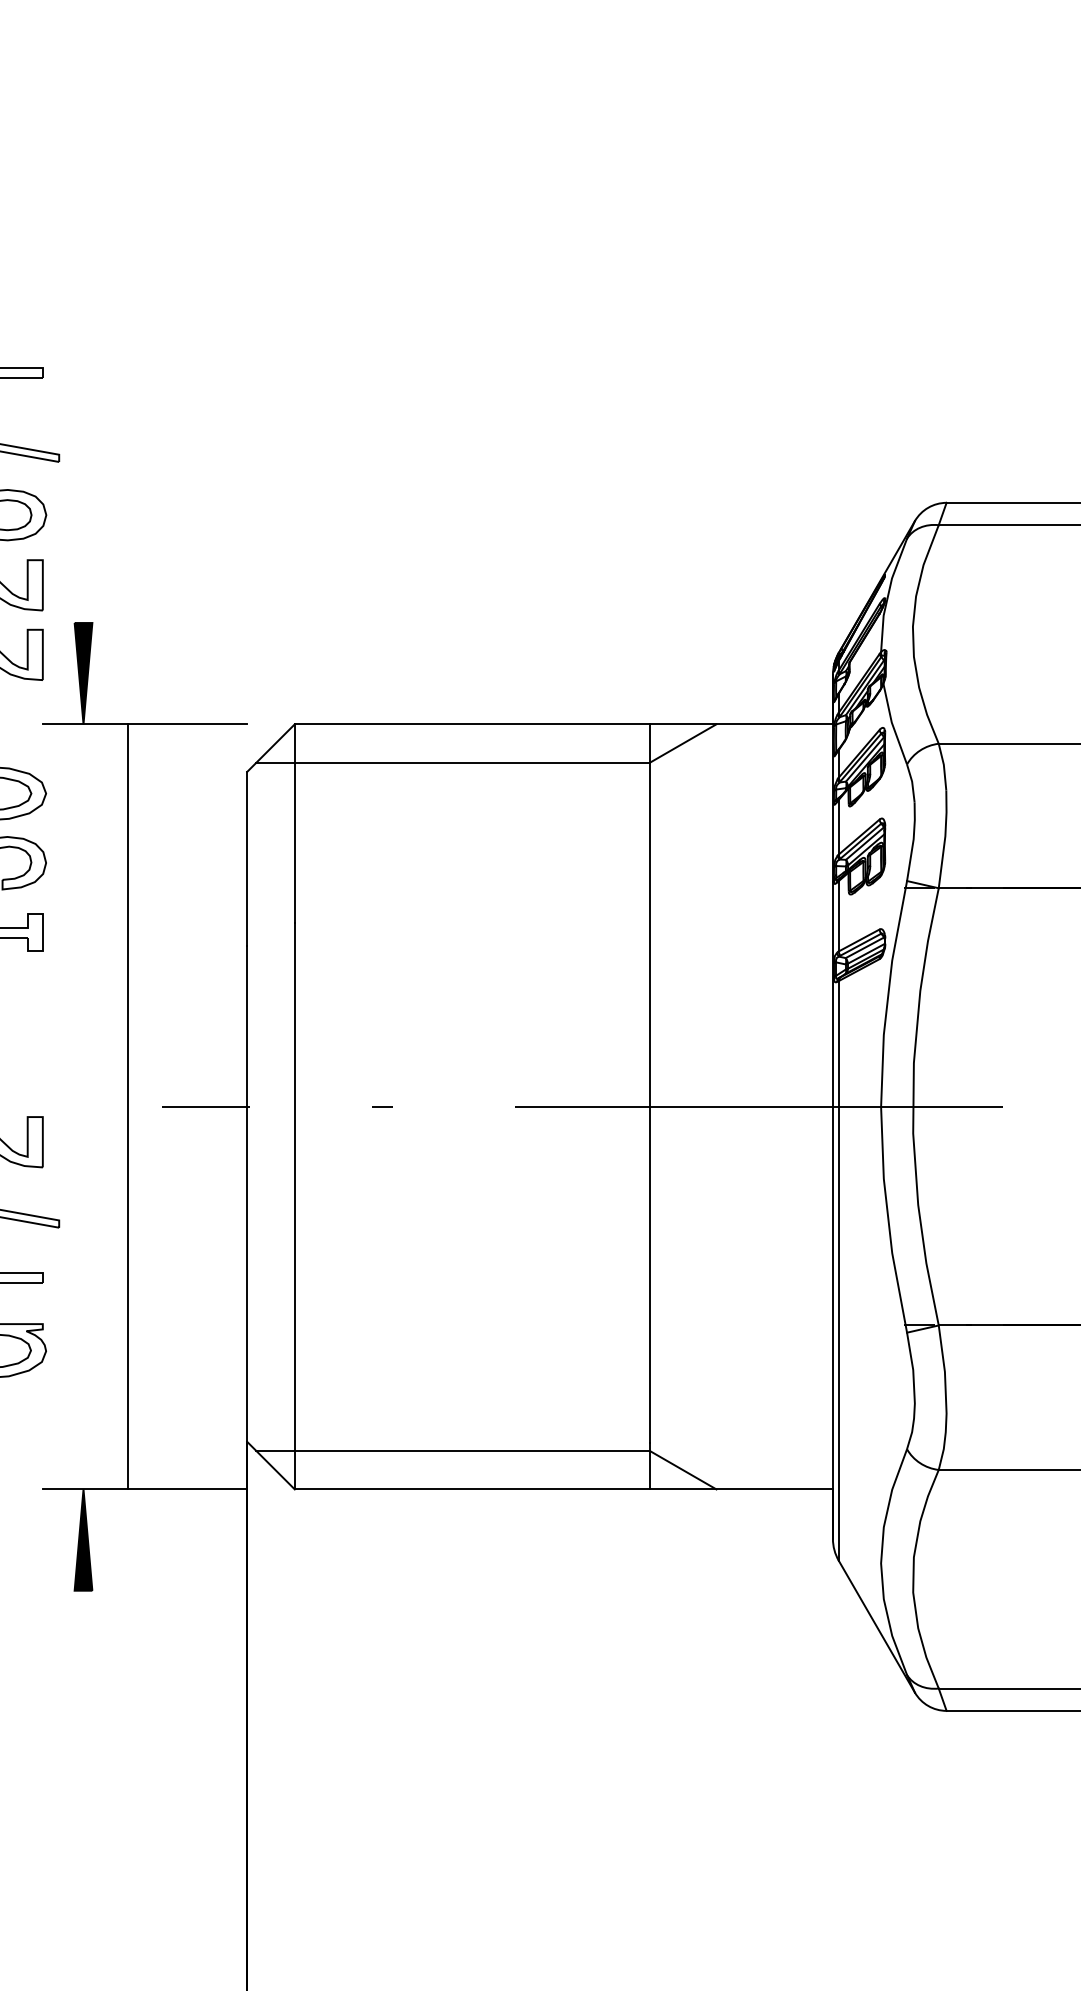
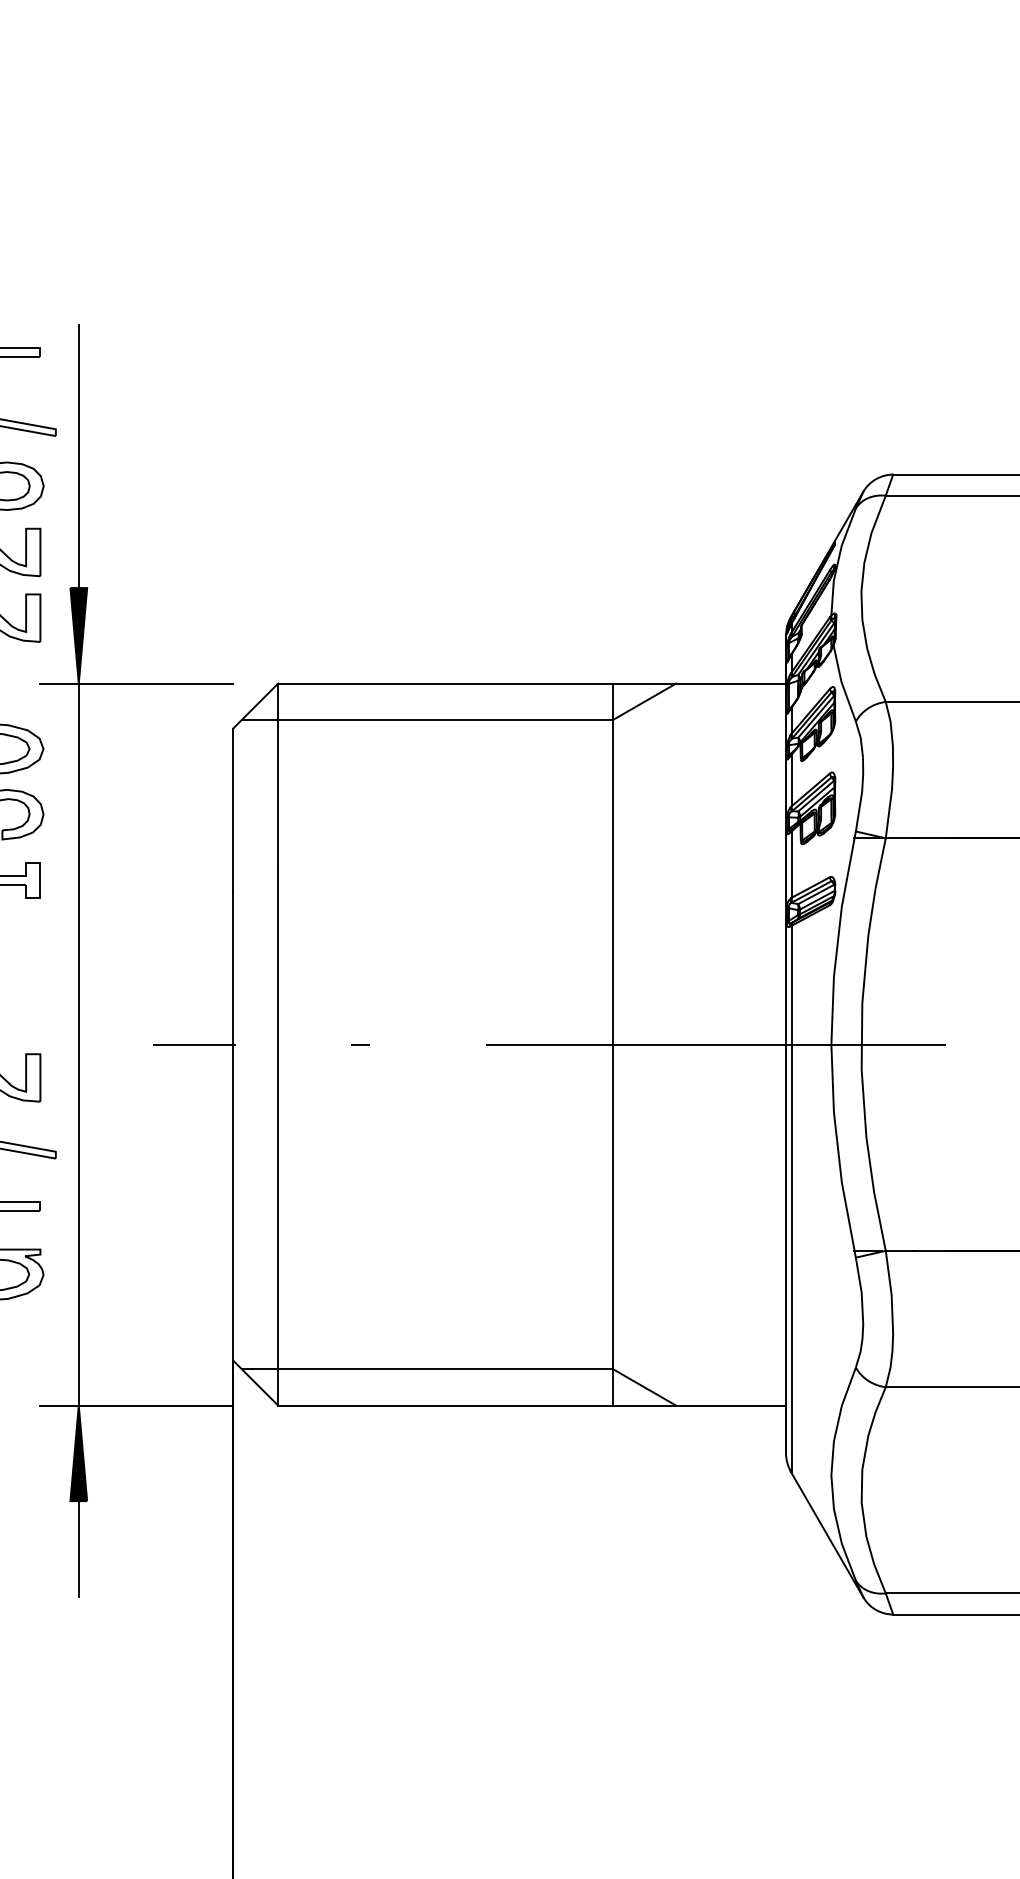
line: (83, 483) -> (78, 456), added
line: (127, 1106) -> (78, 1044), moved
line: (83, 1641) -> (78, 1549), added

